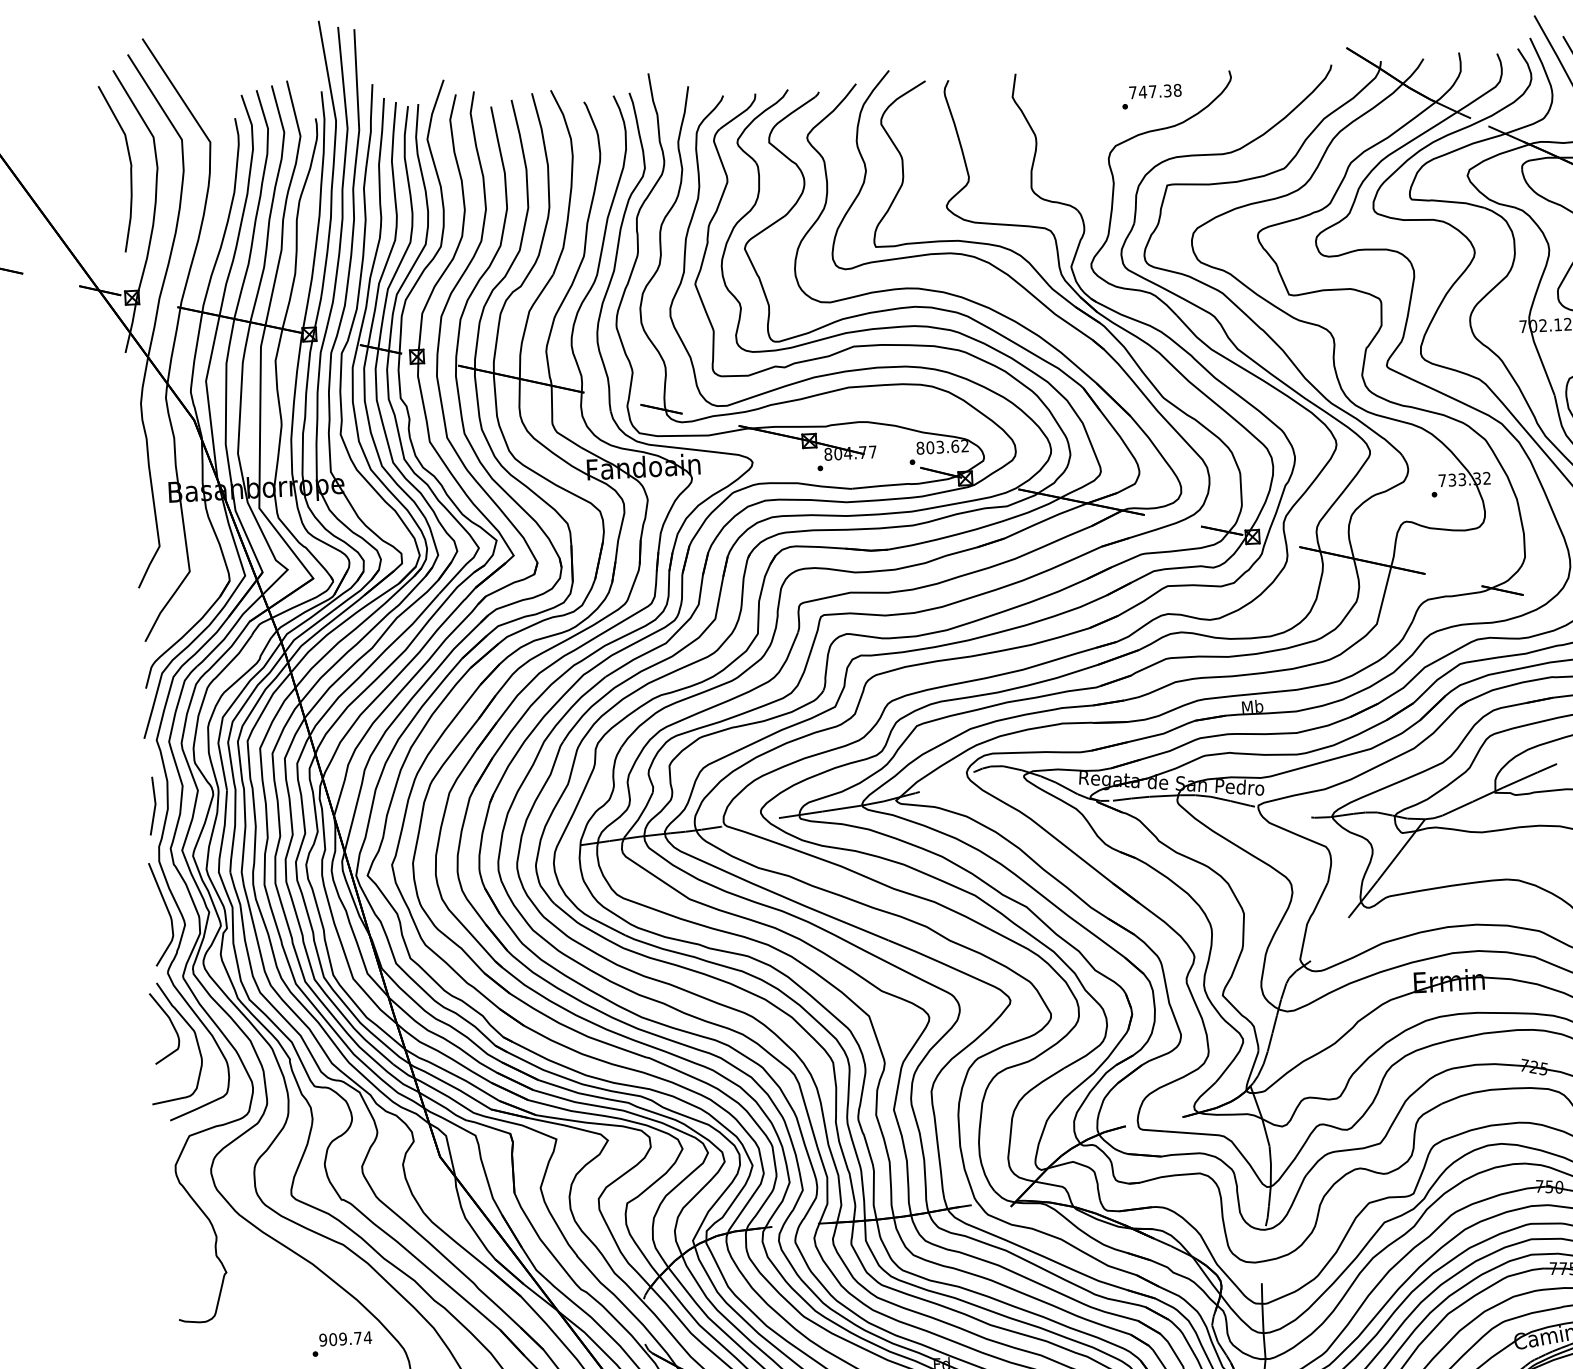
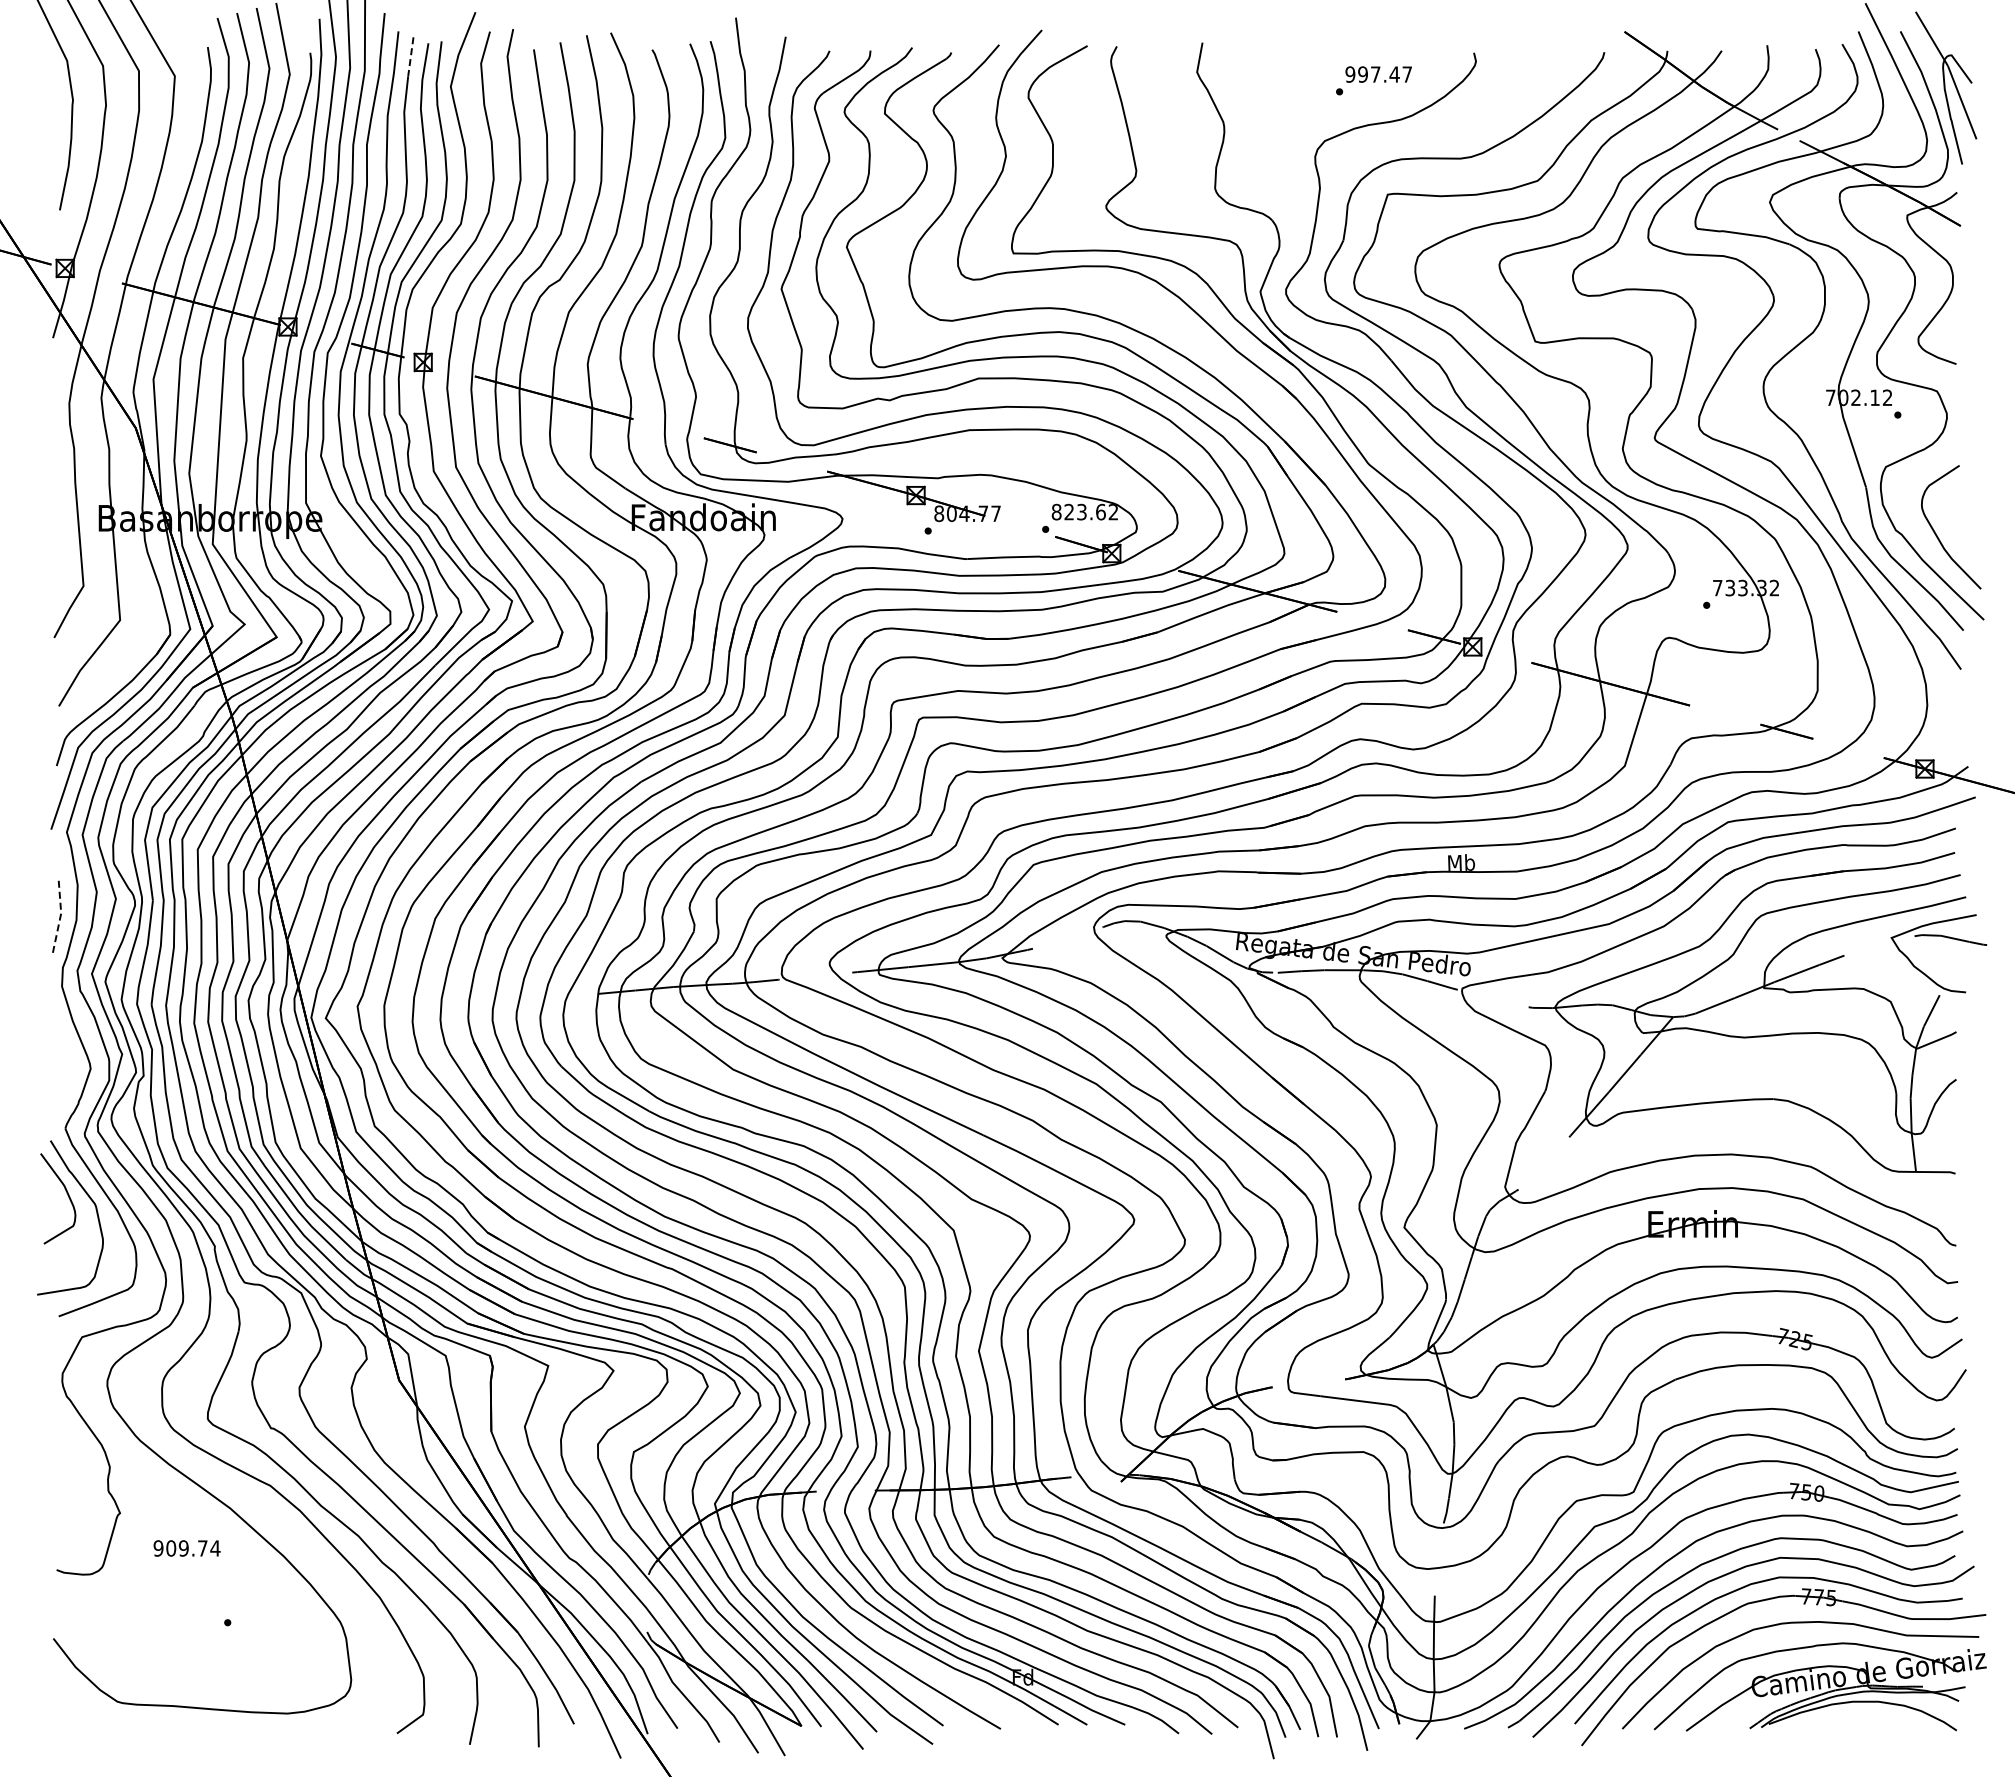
text: (1155, 91) -> (1378, 74), 747.38 -> 997.47
line: (394, 117) -> (410, 56), solid -> dashed
text: (930, 448) -> (1069, 512), 803.62 -> 823.62
line: (155, 805) -> (60, 915), solid -> dashed
curve: (167, 912) -> (69, 1051), removed
text: (345, 1338) -> (186, 1548), moved

